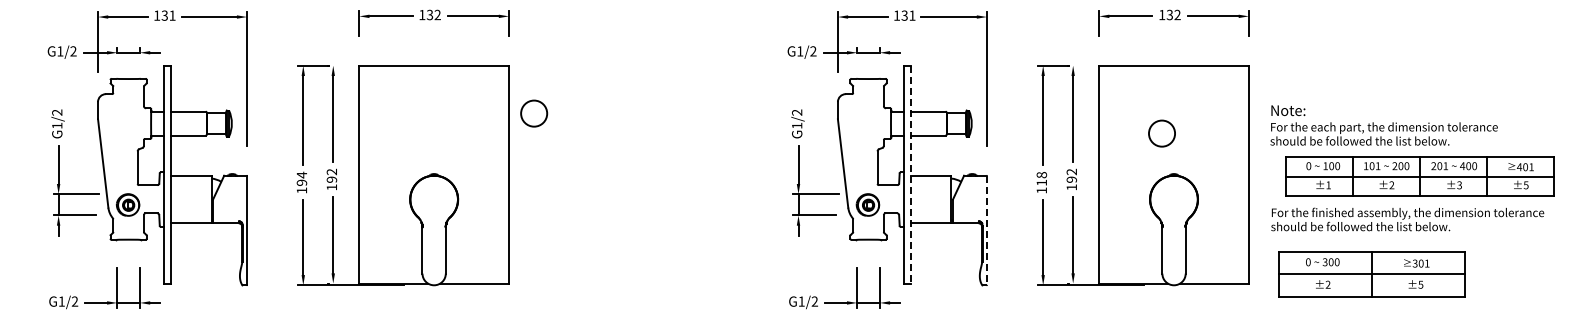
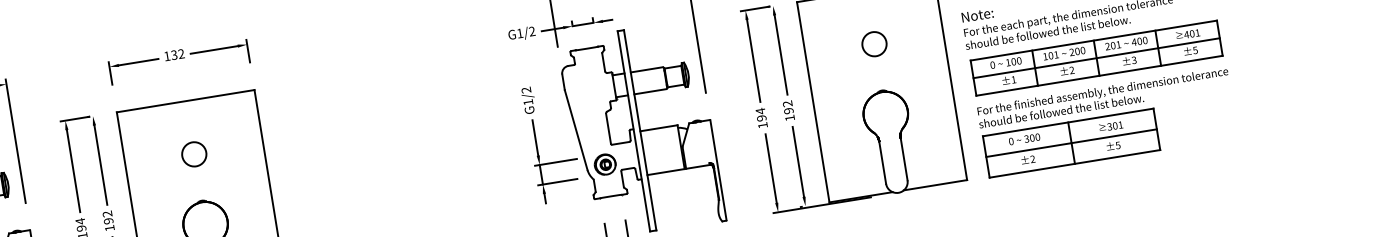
circle: (534, 113) -> (194, 154), moved
circle: (1161, 133) -> (873, 44), moved
line: (910, 174) -> (639, 130), dashed -> solid
part: (1419, 176) -> (1096, 58), moved
text: (1041, 178) -> (760, 114), 118 -> 194
line: (987, 231) -> (719, 171), dashed -> solid
part: (1371, 274) -> (1071, 143), moved

